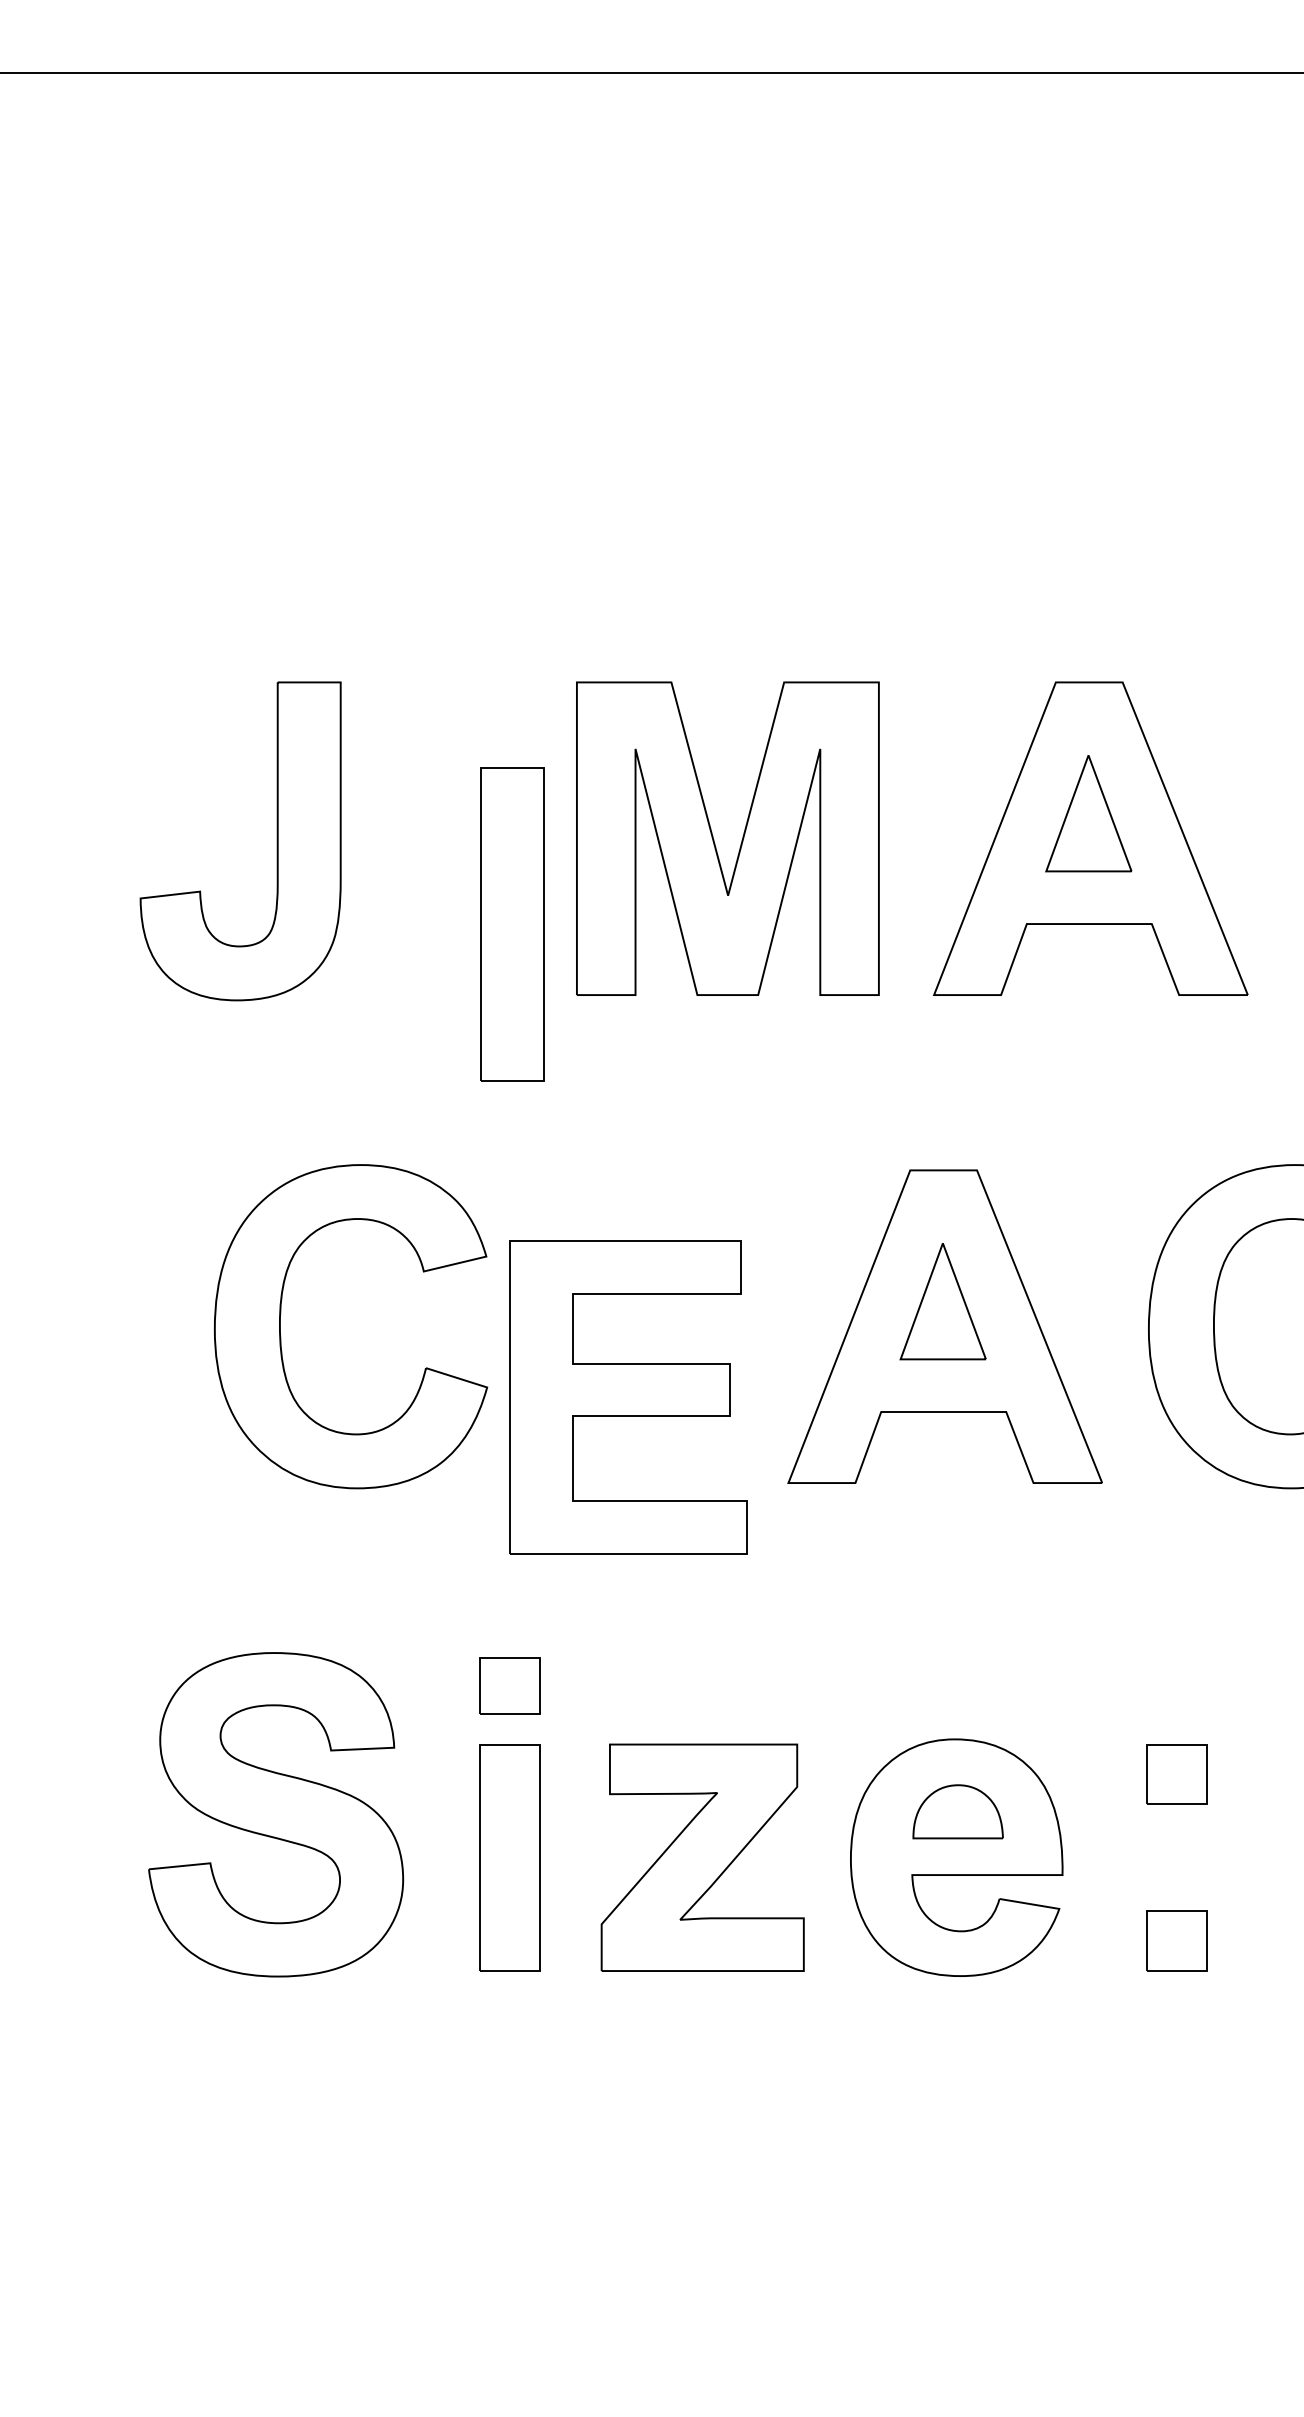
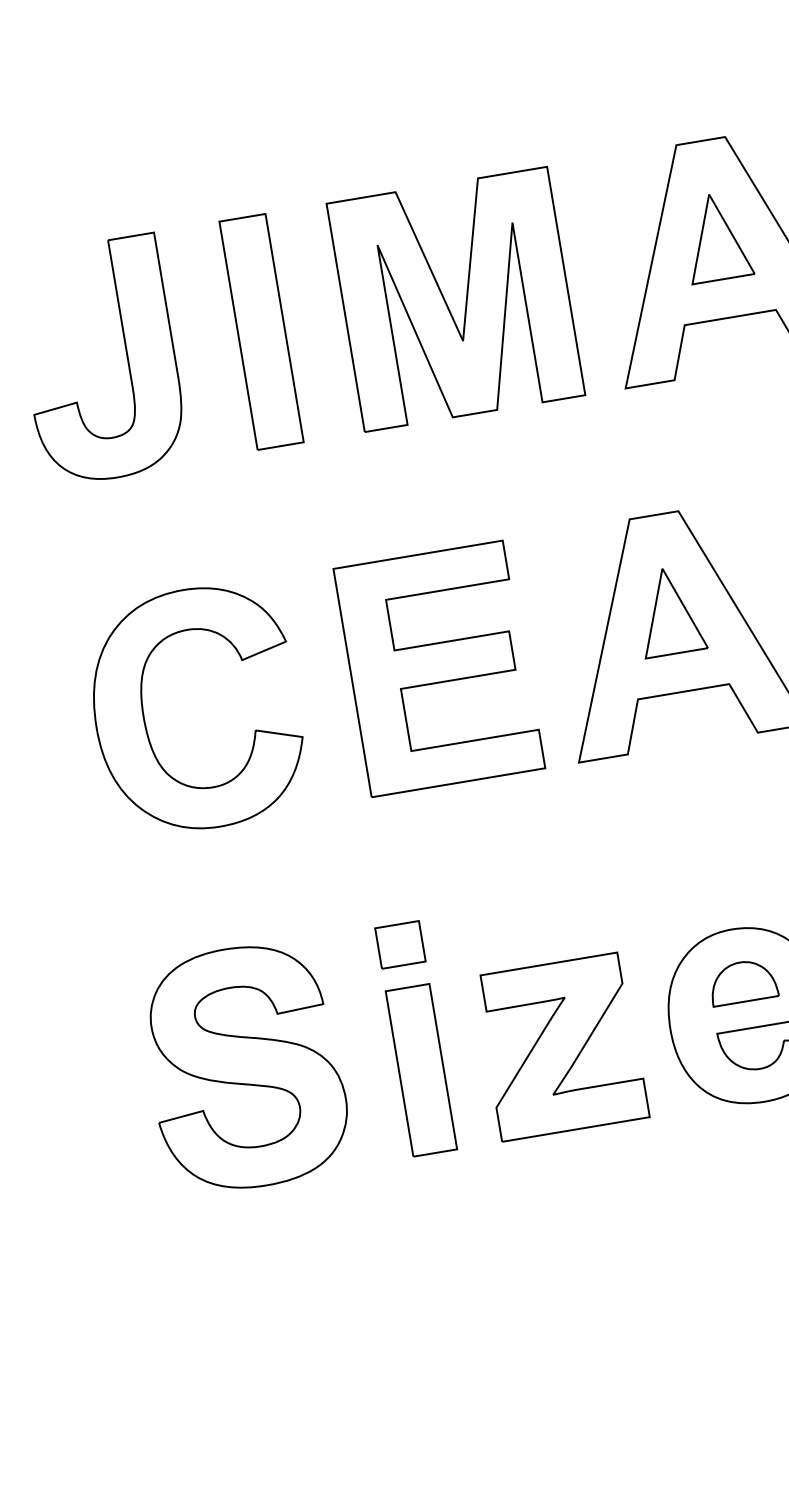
part: (512, 924) -> (261, 331), moved
part: (281, 1336) -> (146, 725), moved
part: (628, 1397) -> (439, 668), moved

